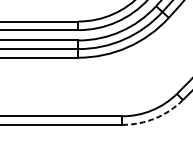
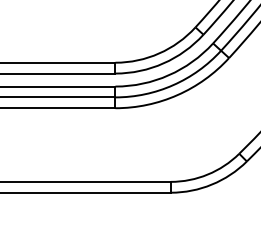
arc: (154, 118) -> (211, 184), dashed -> solid

